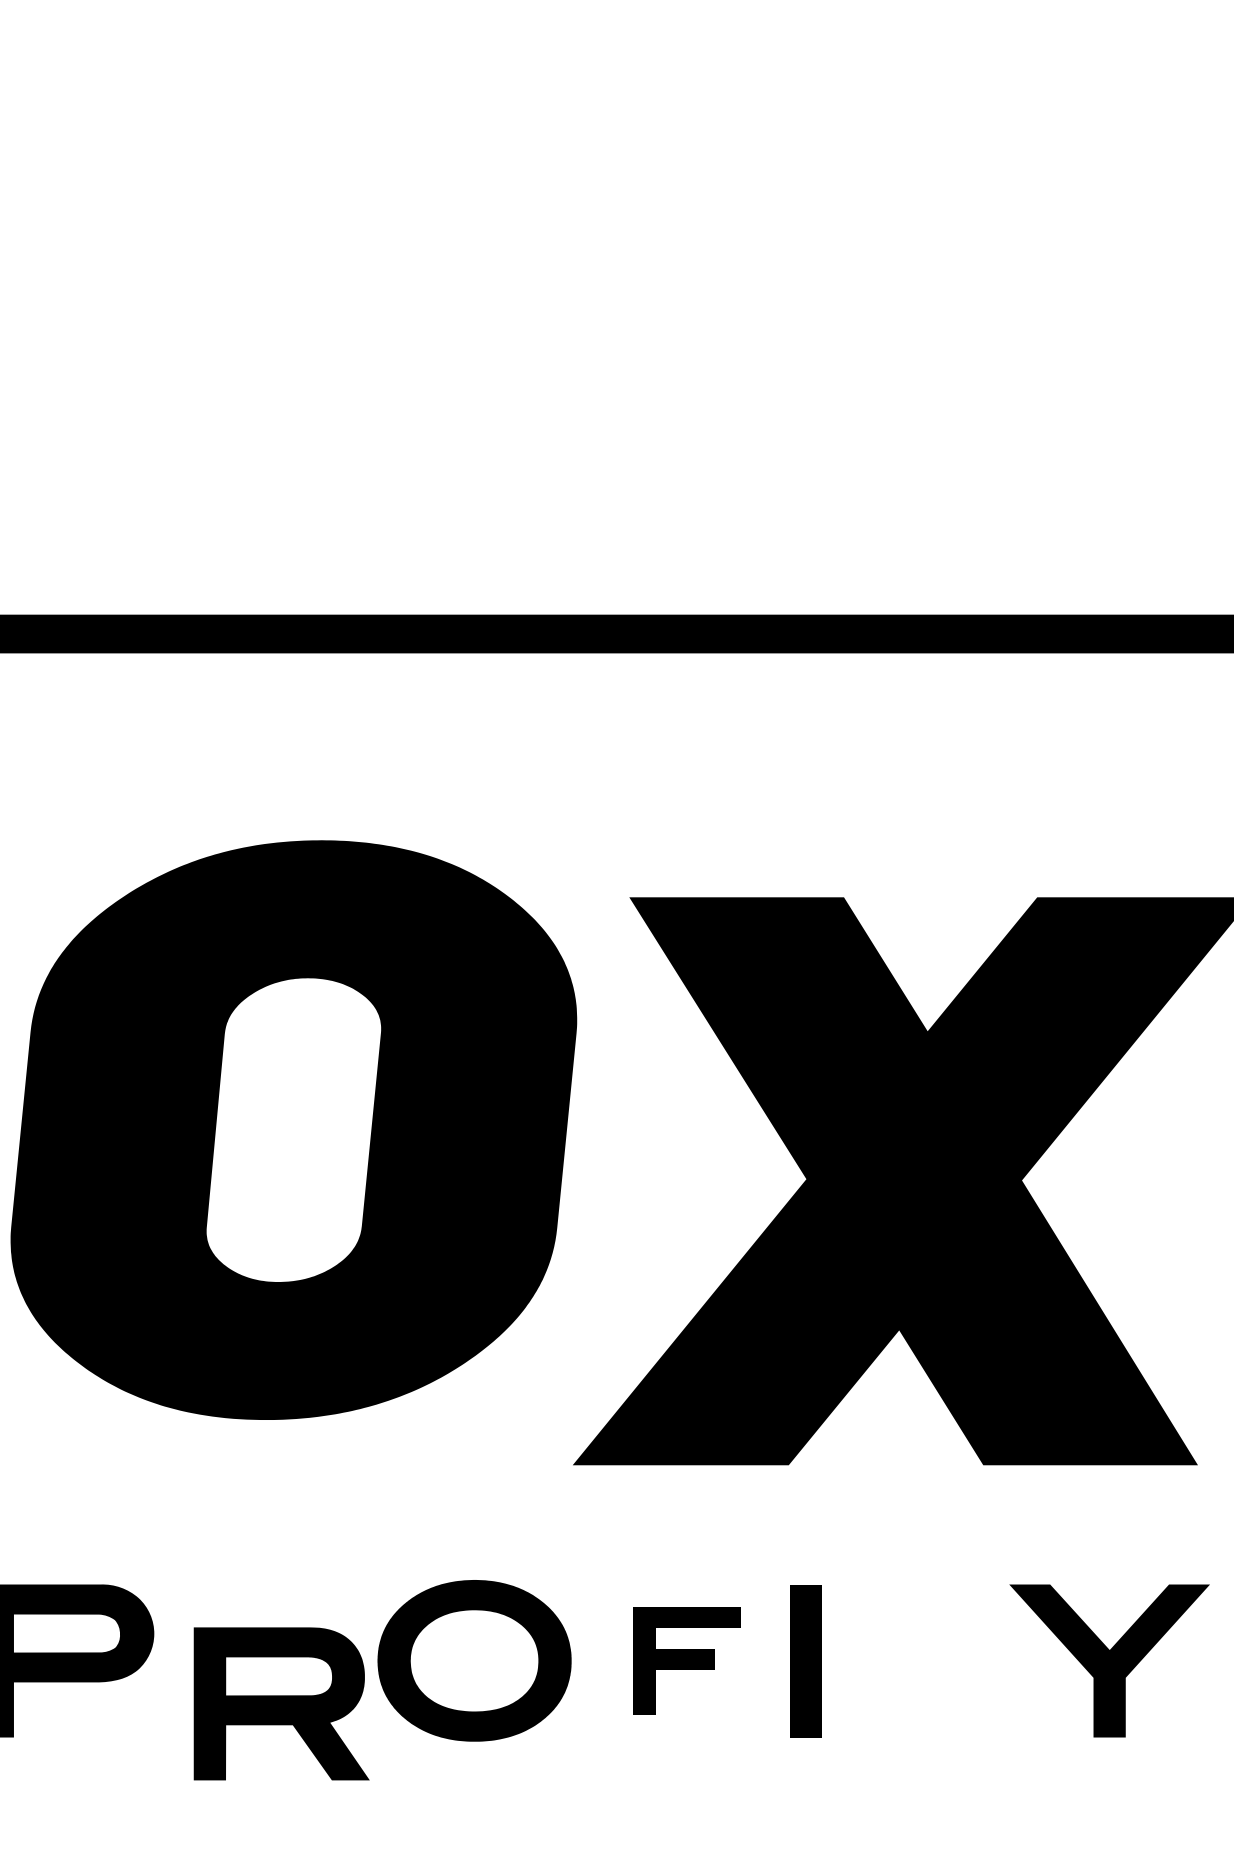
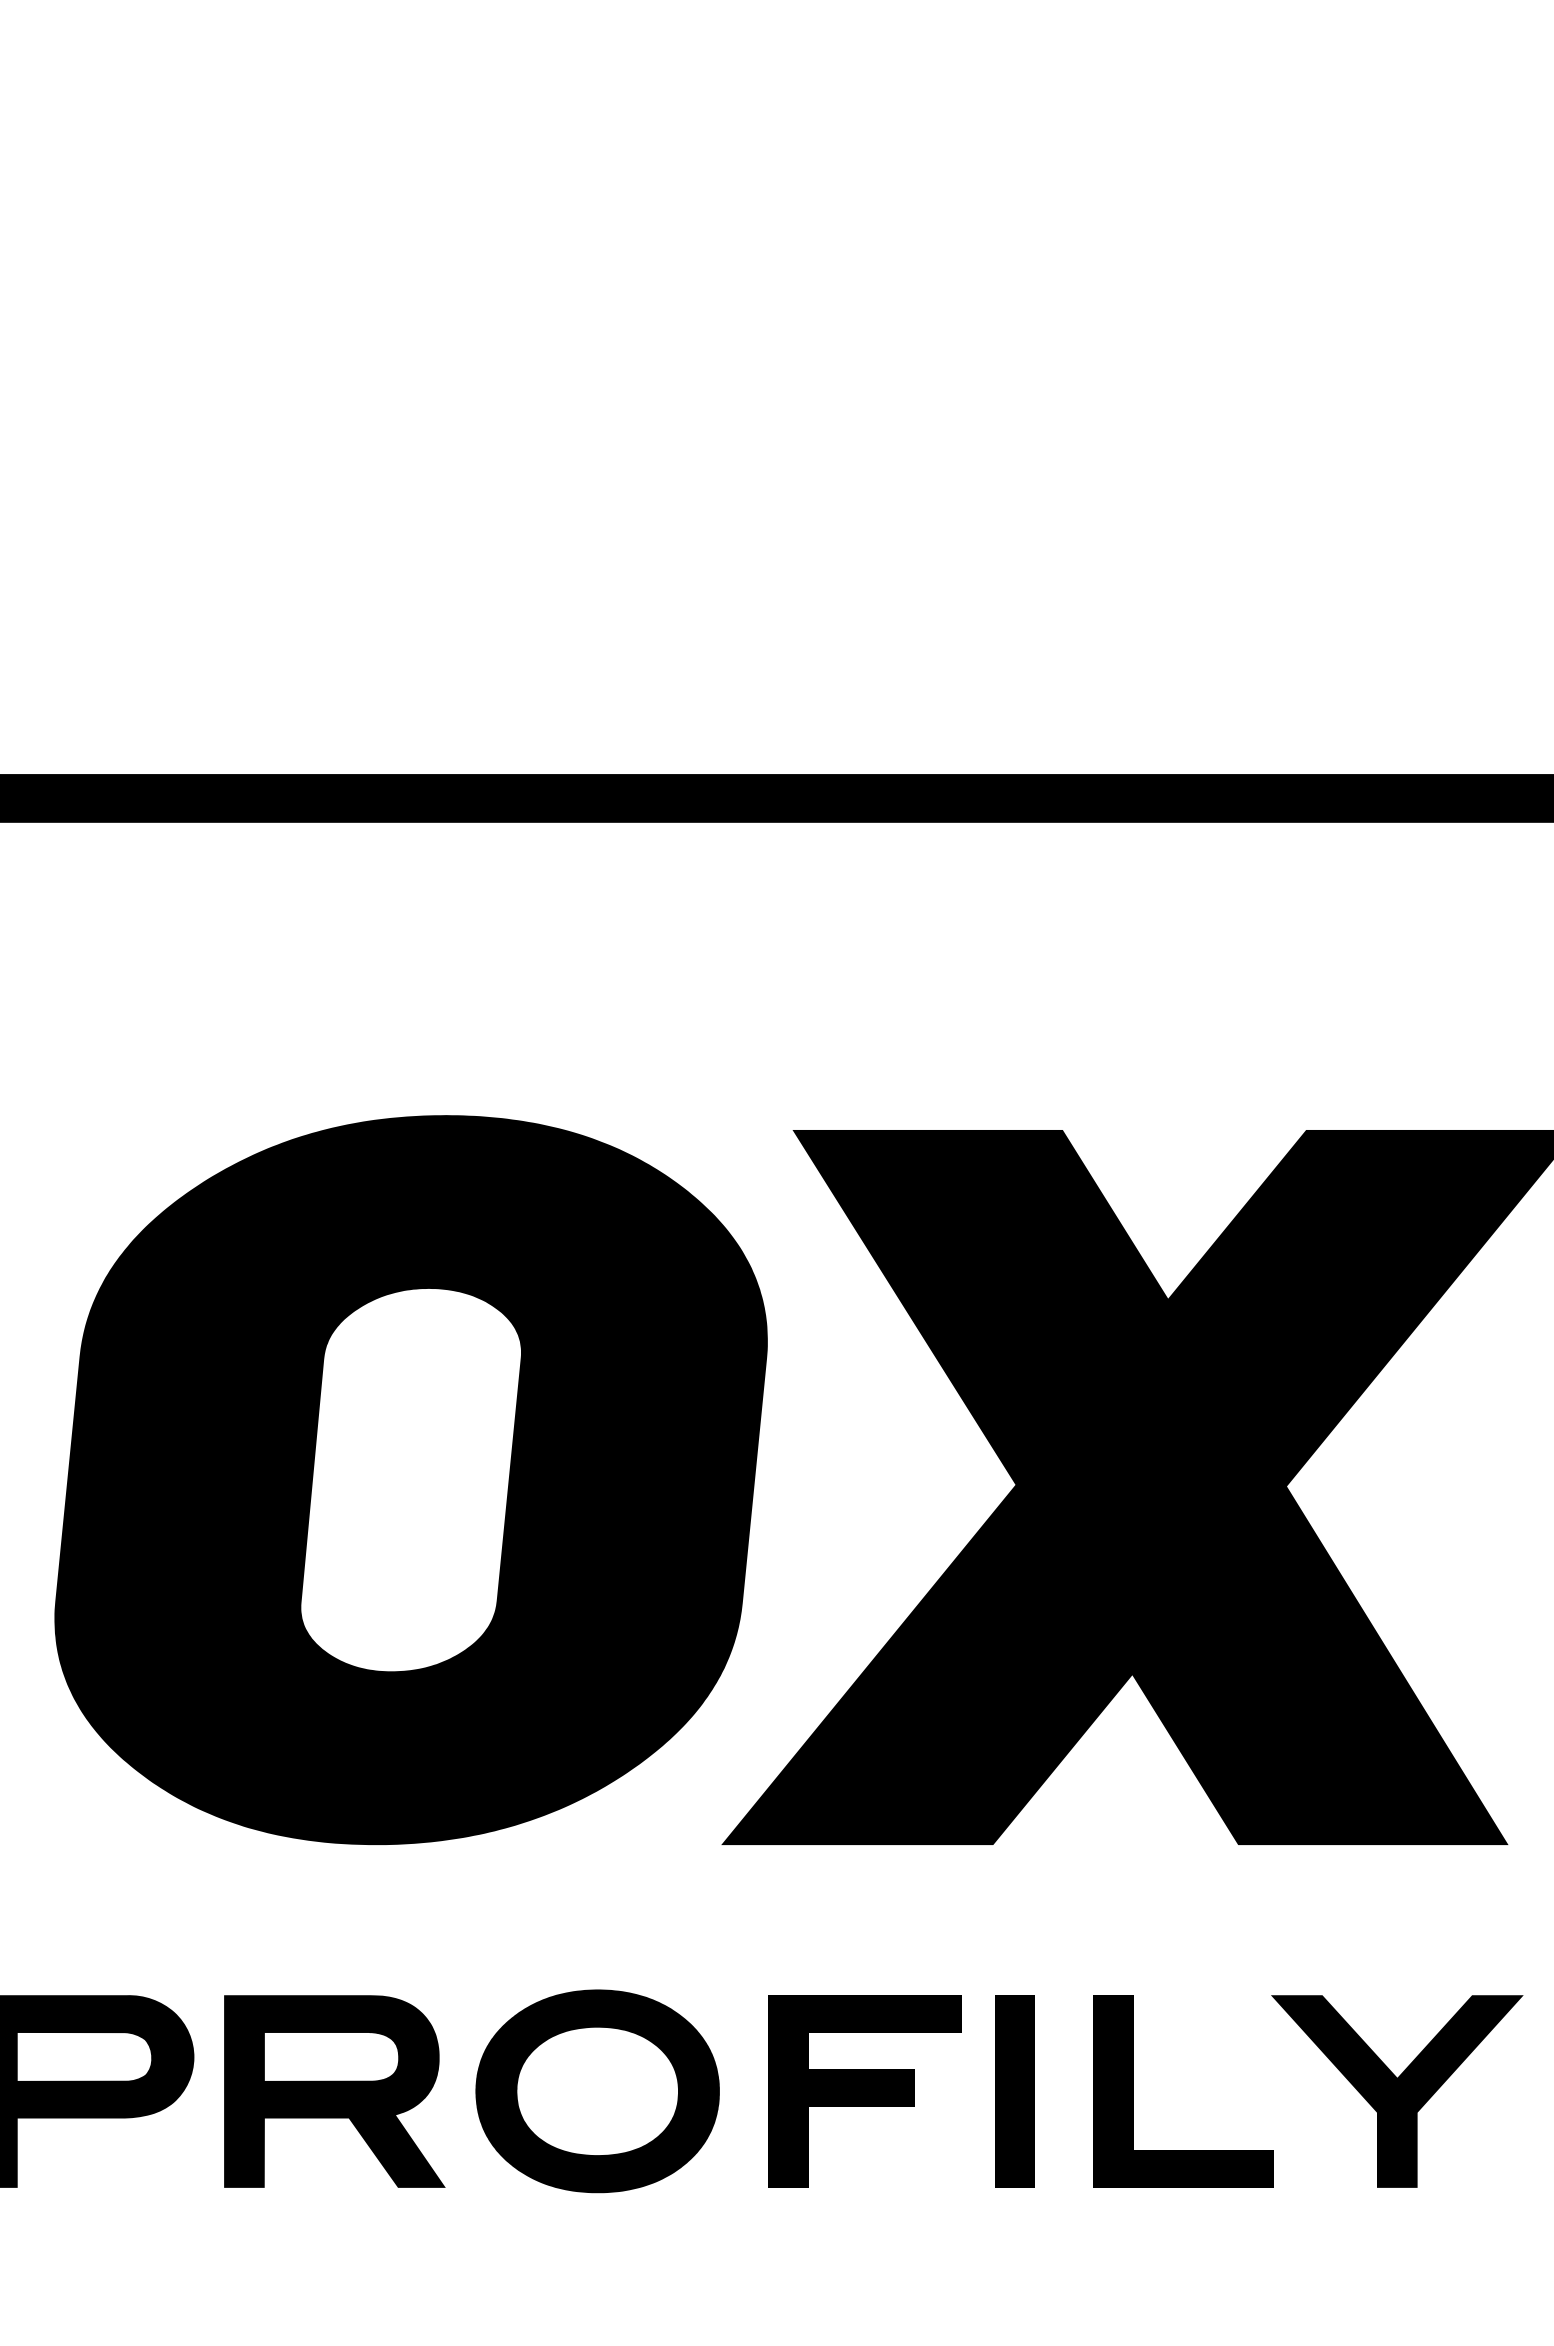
part: (293, 1129) -> (410, 1479), moved
part: (686, 1660) -> (864, 2091), size x1.43
part: (900, 1660) -> (1133, 2091), added
part: (281, 1703) -> (334, 2091), moved

